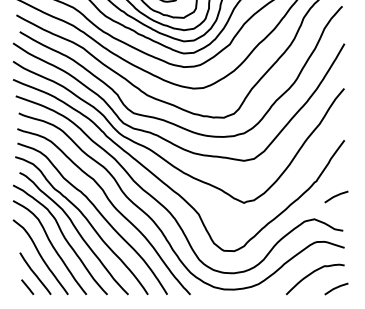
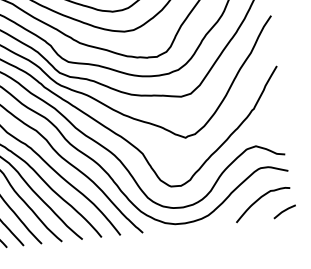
line: (336, 196) -> (275, 121), removed

